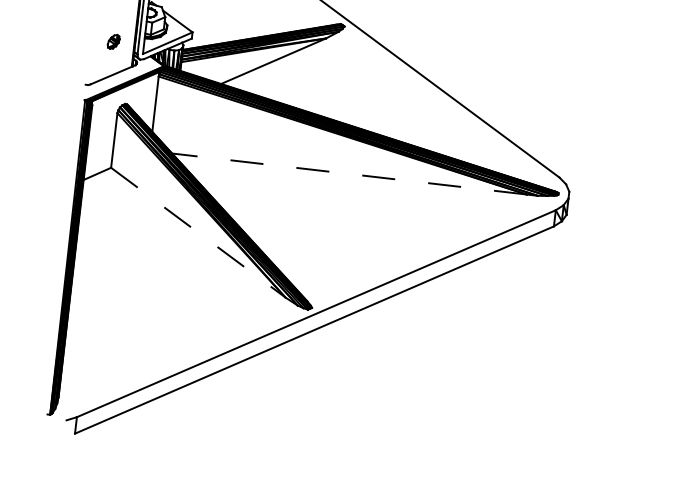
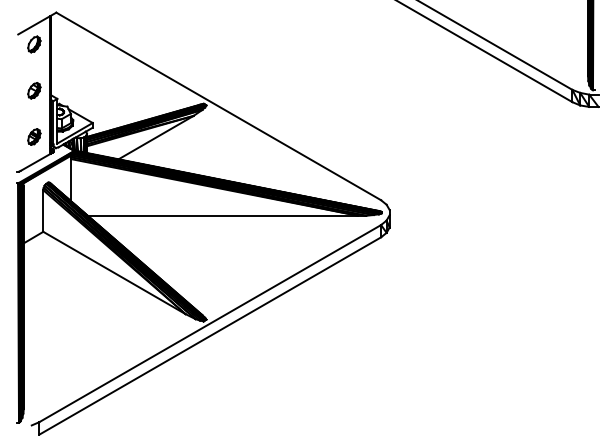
part: (114, 41) -> (34, 136), size x1.43
line: (348, 173) -> (222, 215), dashed -> solid
line: (198, 233) -> (114, 273), dashed -> solid

